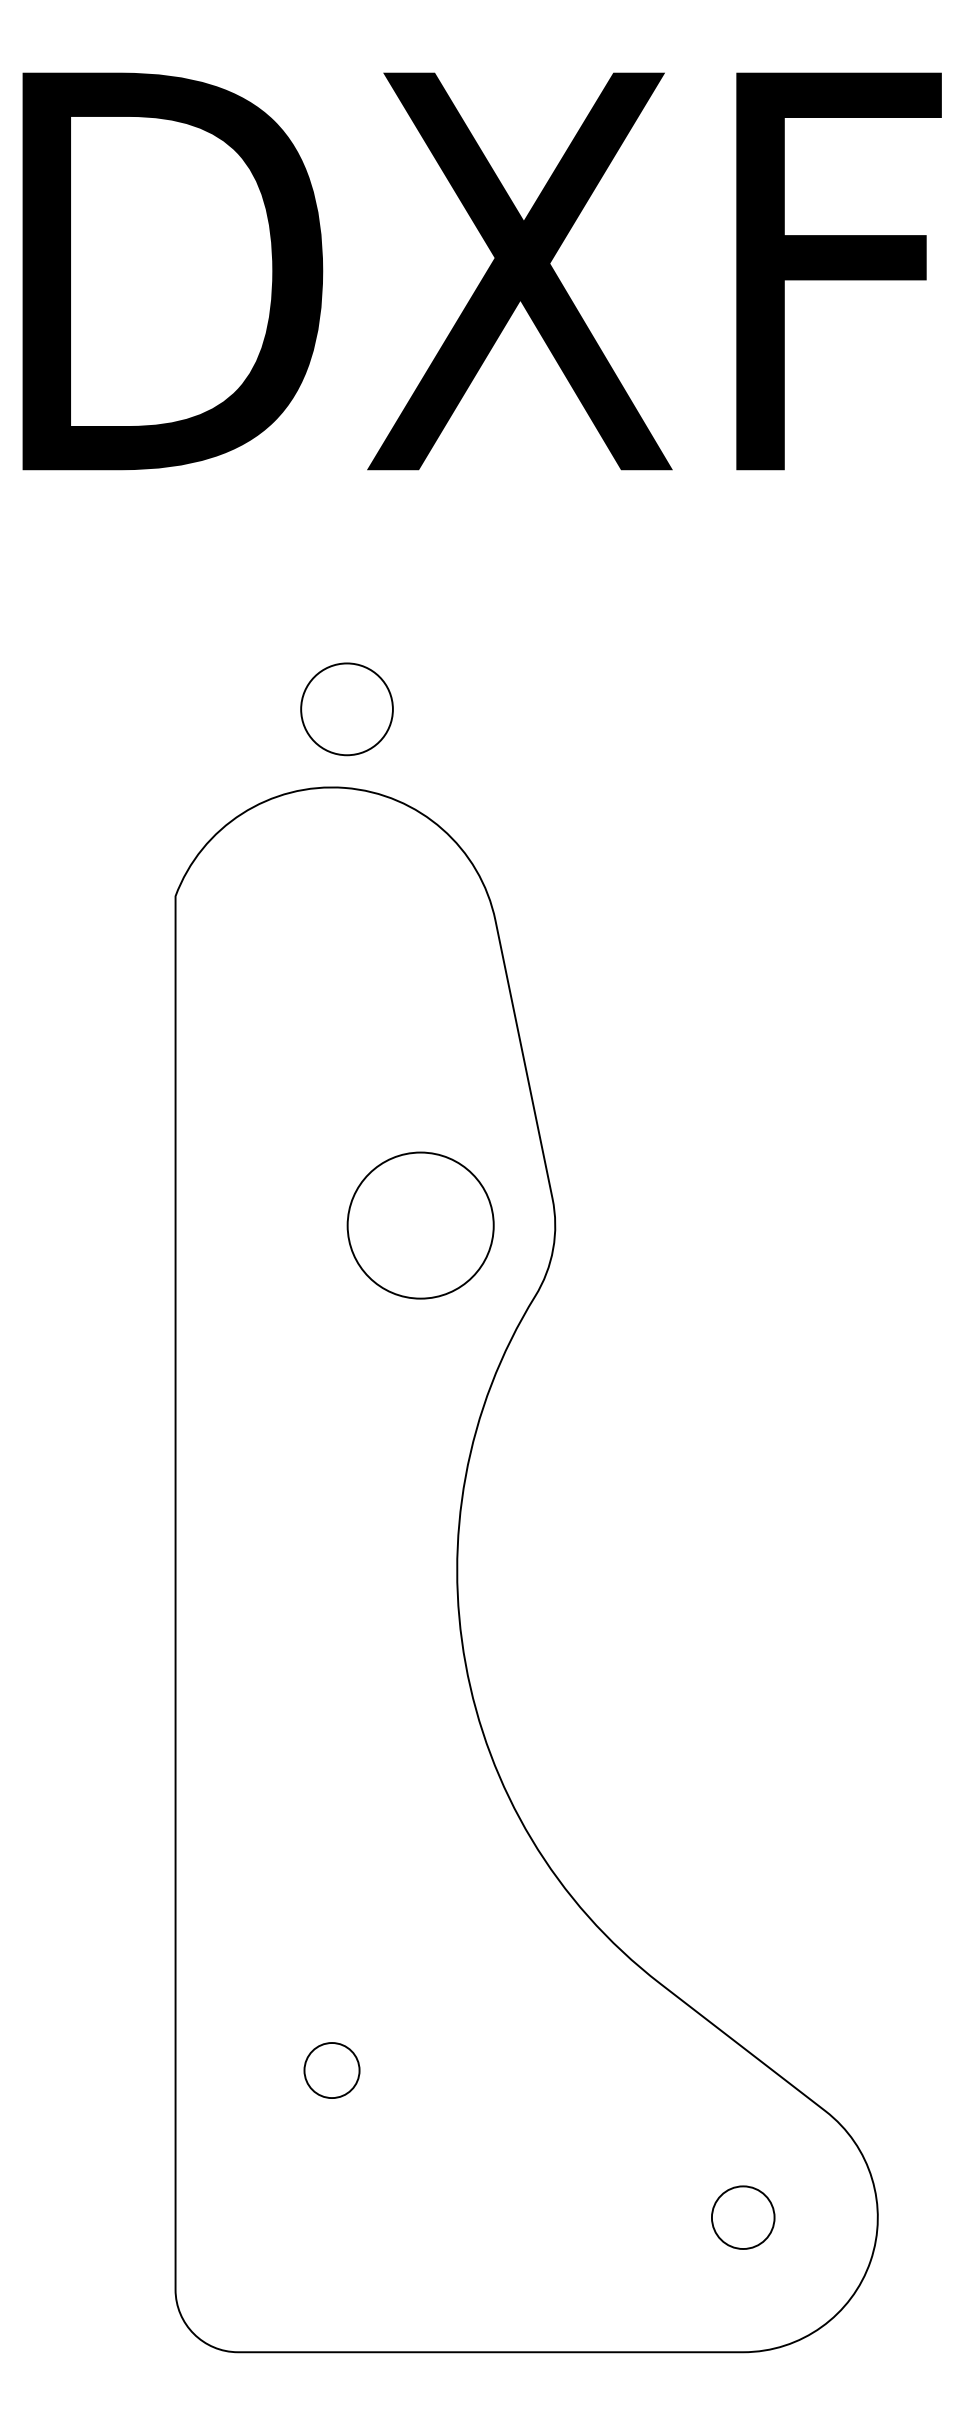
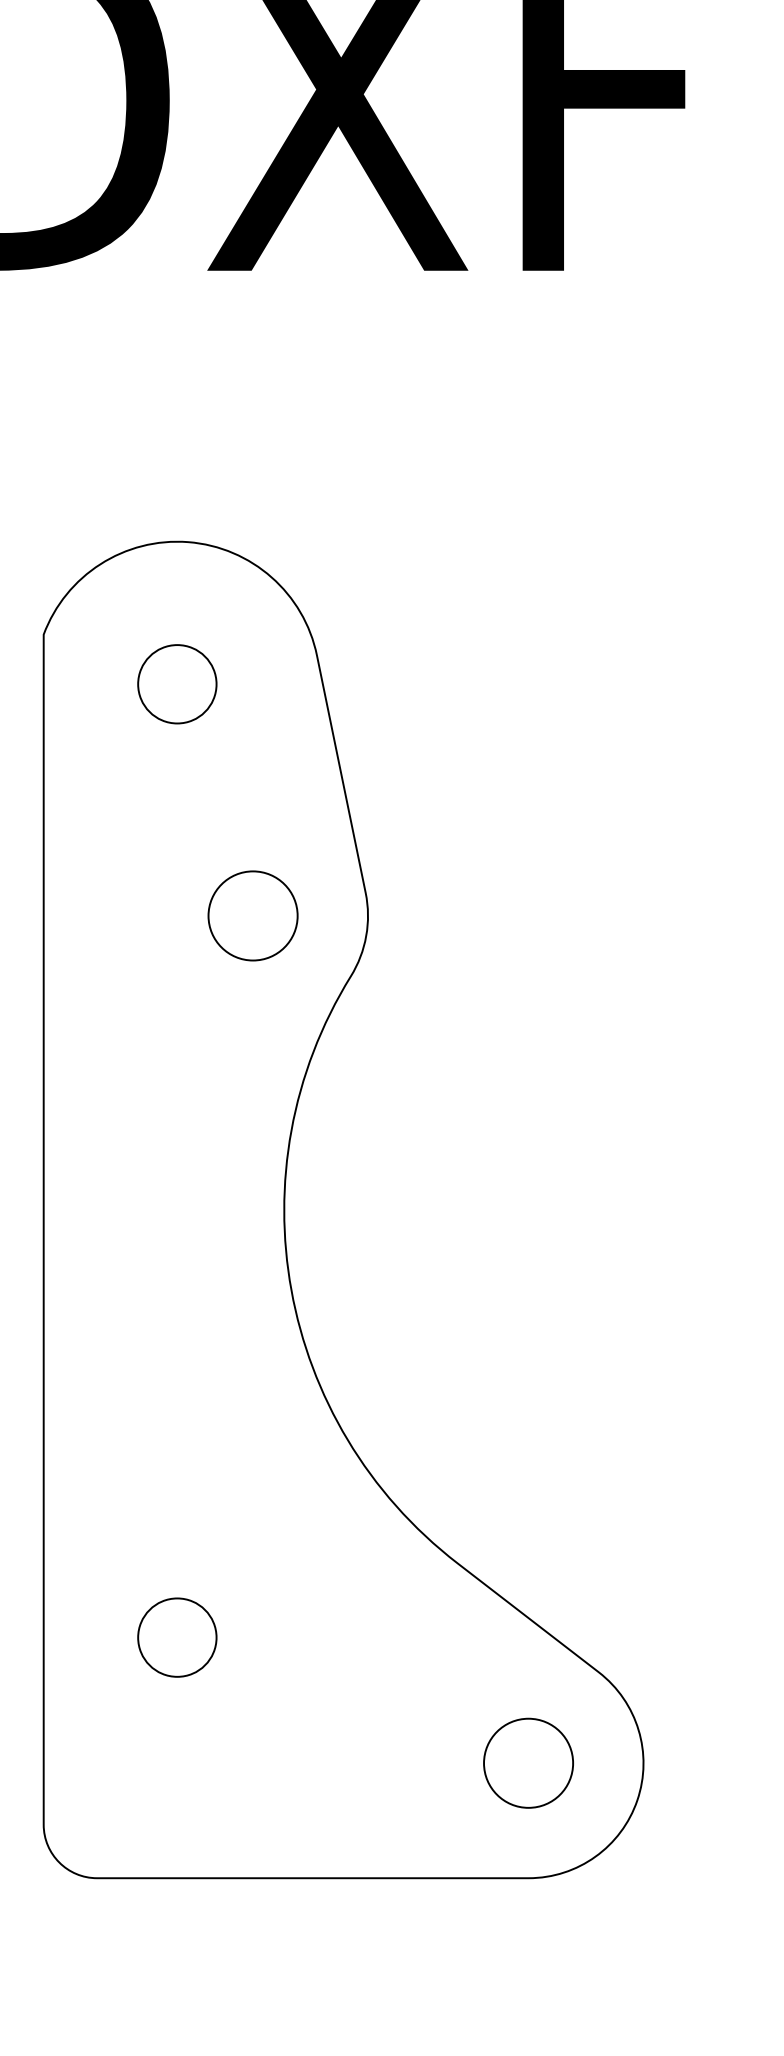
circle: (346, 709) -> (176, 684), moved
circle: (420, 1225) -> (252, 915), size x0.71
circle: (331, 2070) -> (176, 1637), size x1.67
circle: (743, 2217) -> (528, 1763), size x1.67

